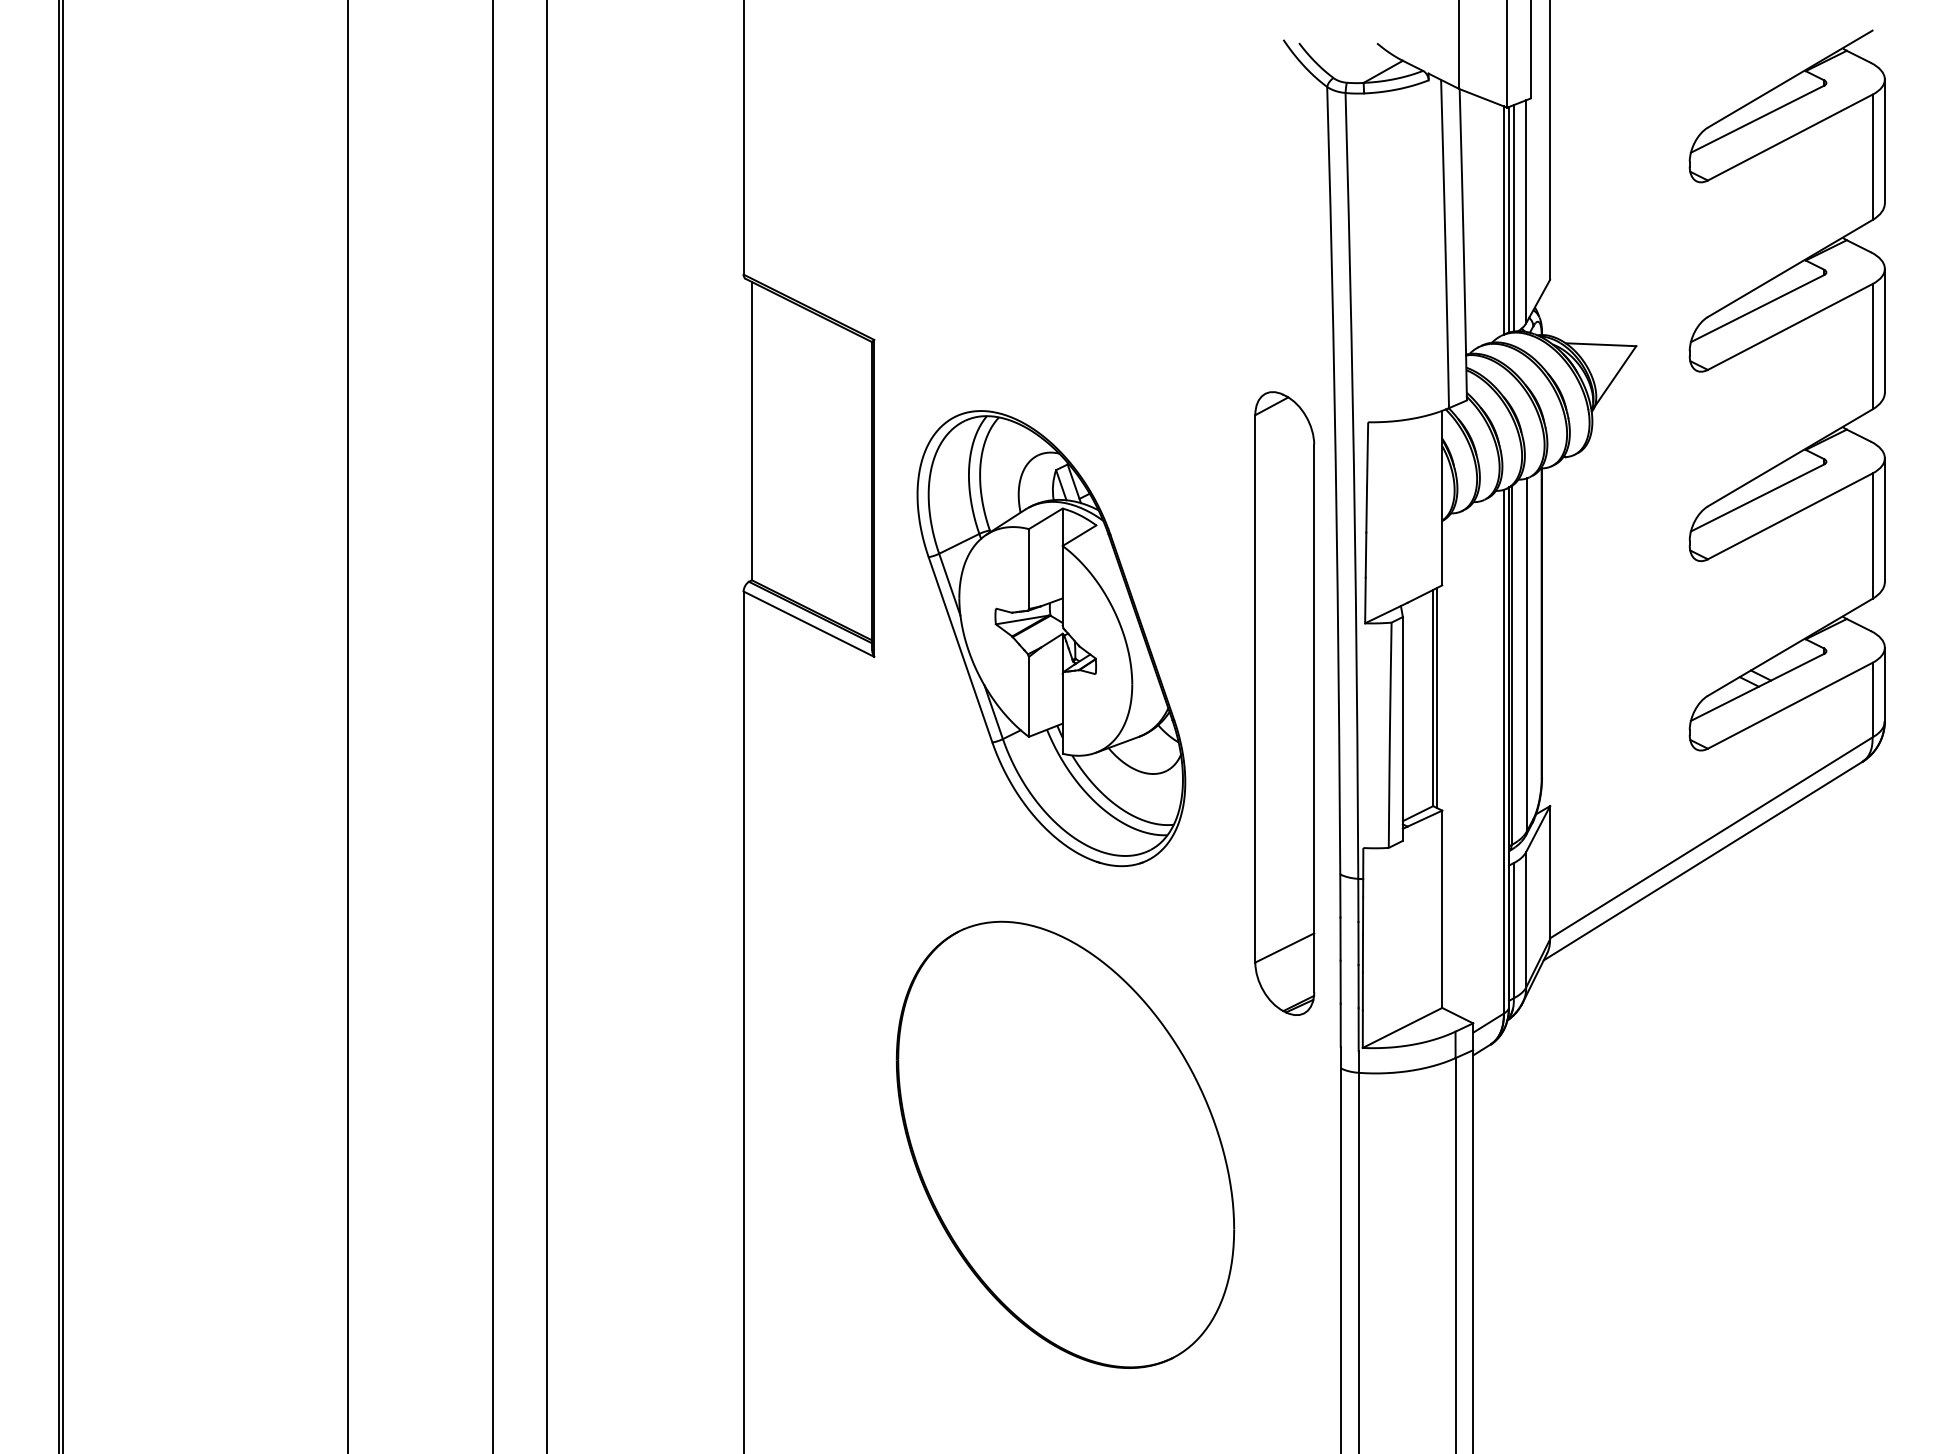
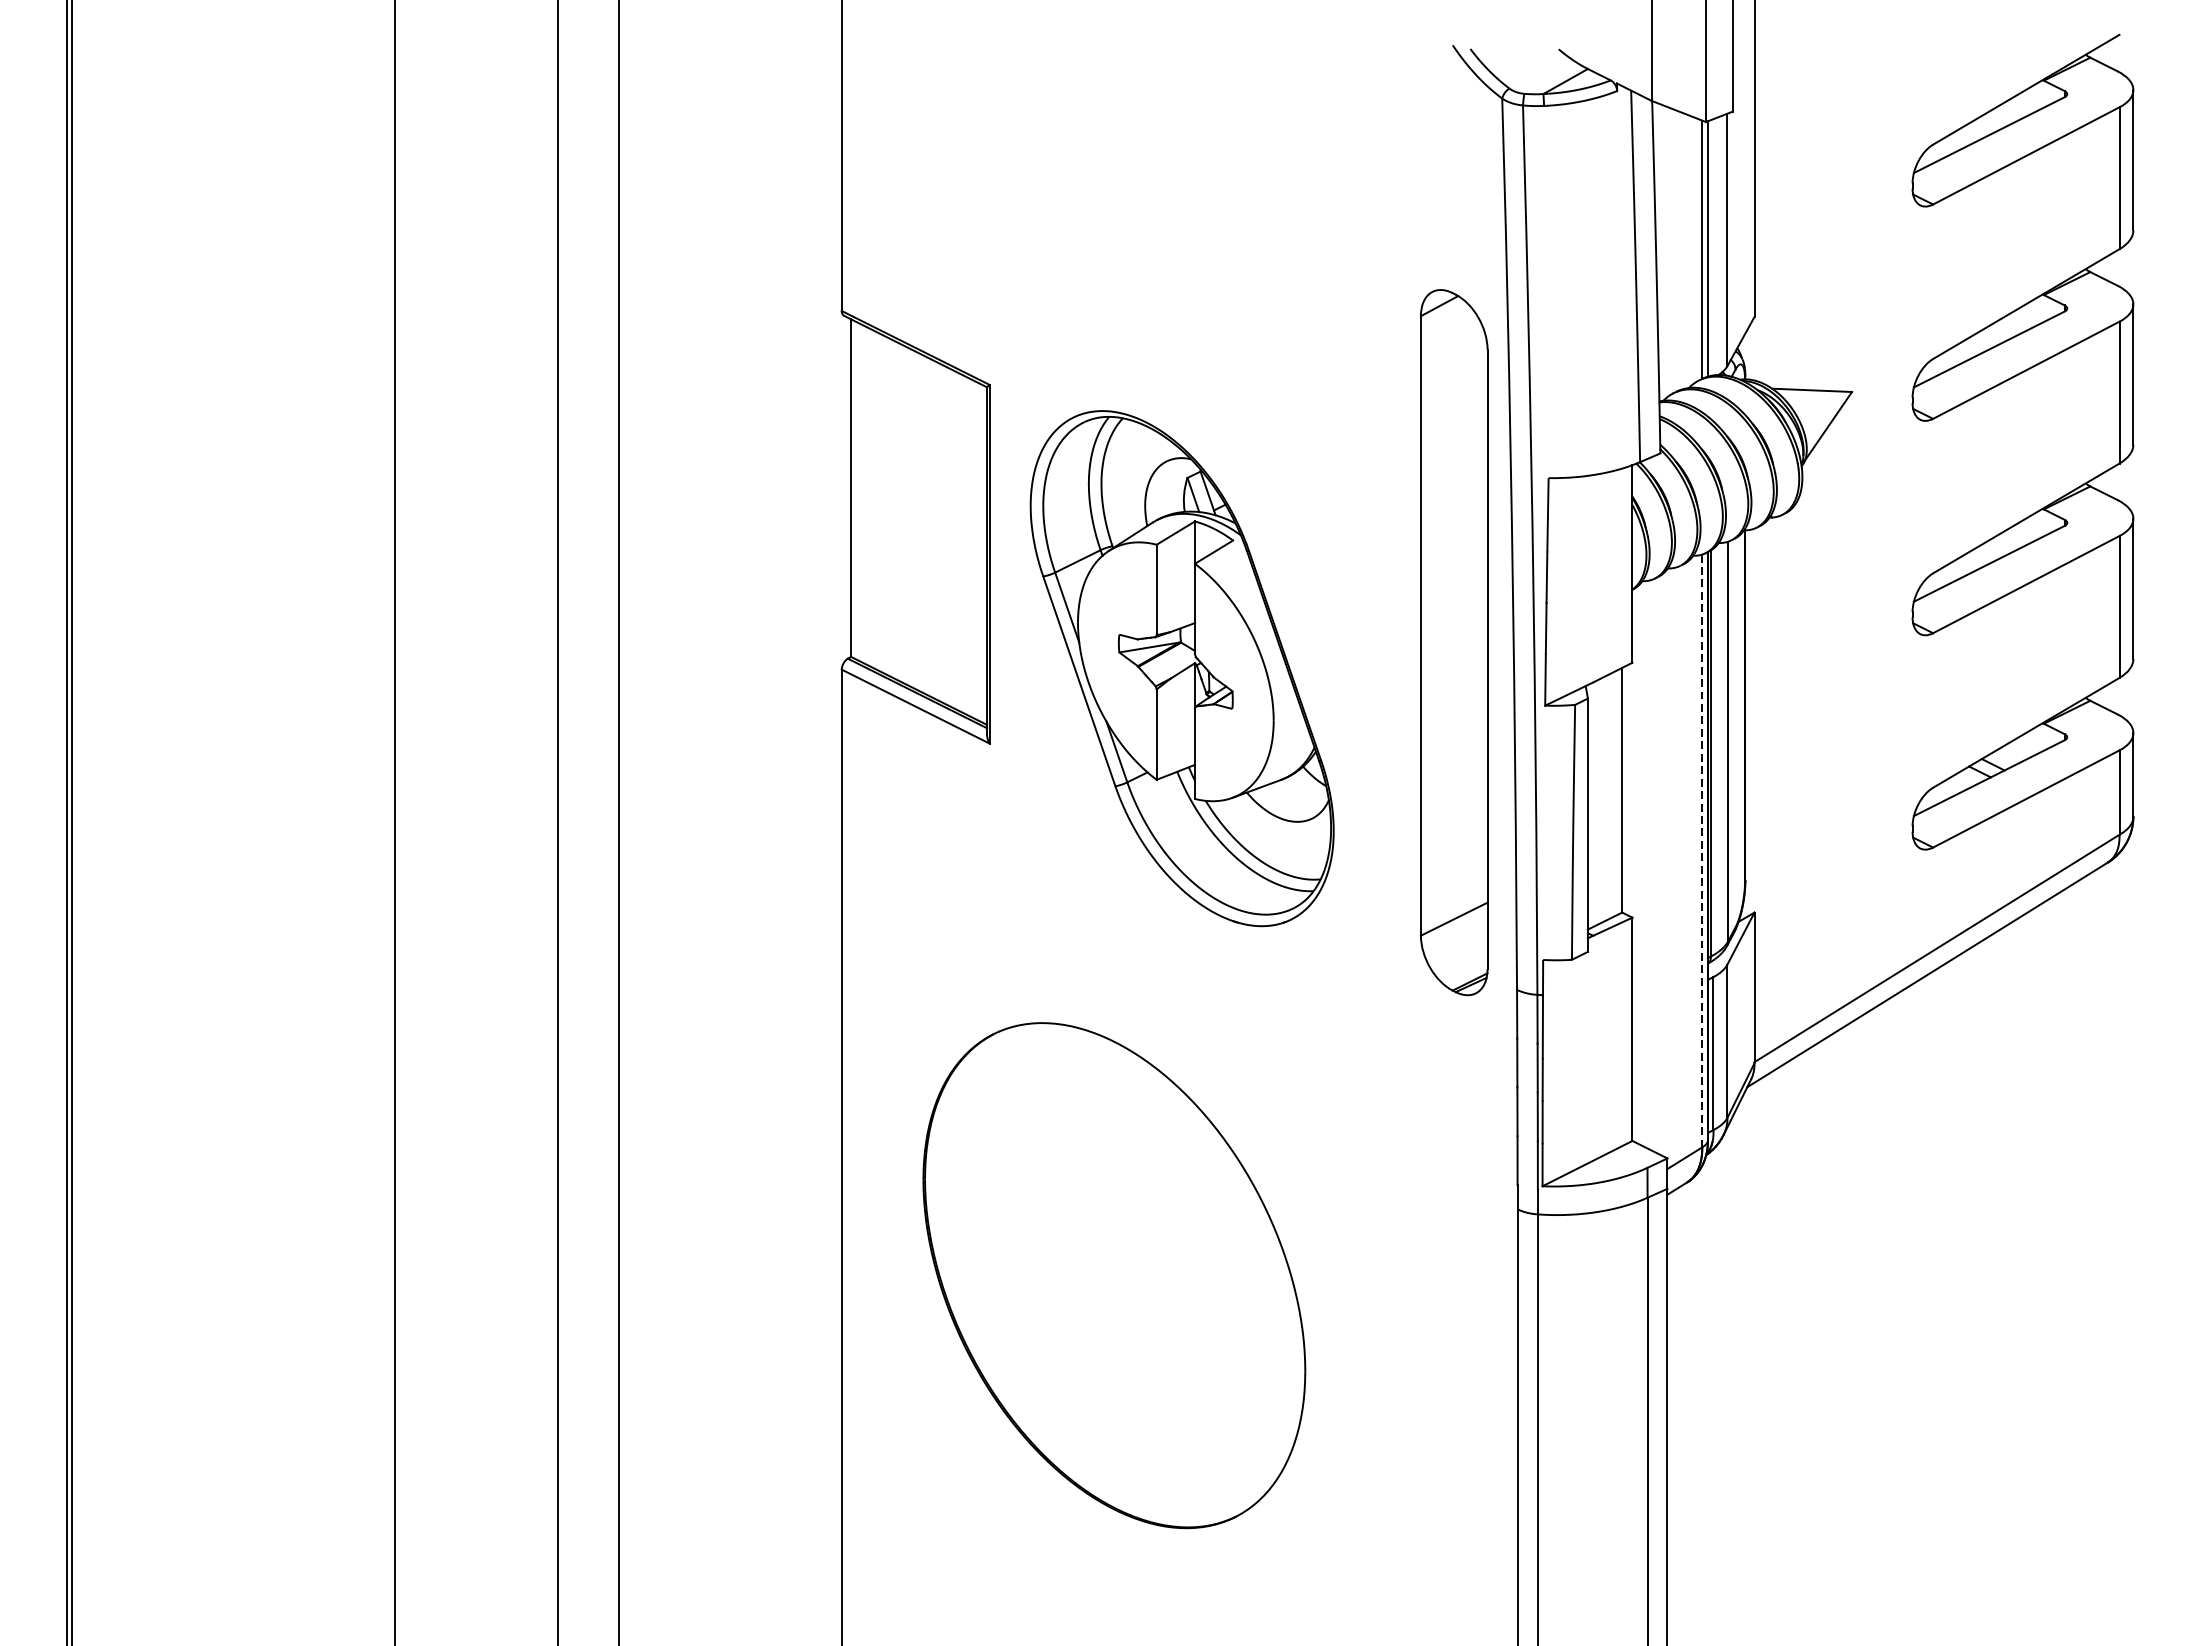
line: (1513, 218) -> (1713, 247), removed
part: (1051, 638) -> (1182, 668), moved
line: (1436, 697) -> (1625, 789), removed
part: (1284, 703) -> (1453, 642), moved
line: (1503, 751) -> (1701, 850), solid -> dashed
part: (1065, 1144) -> (1114, 1275), moved

